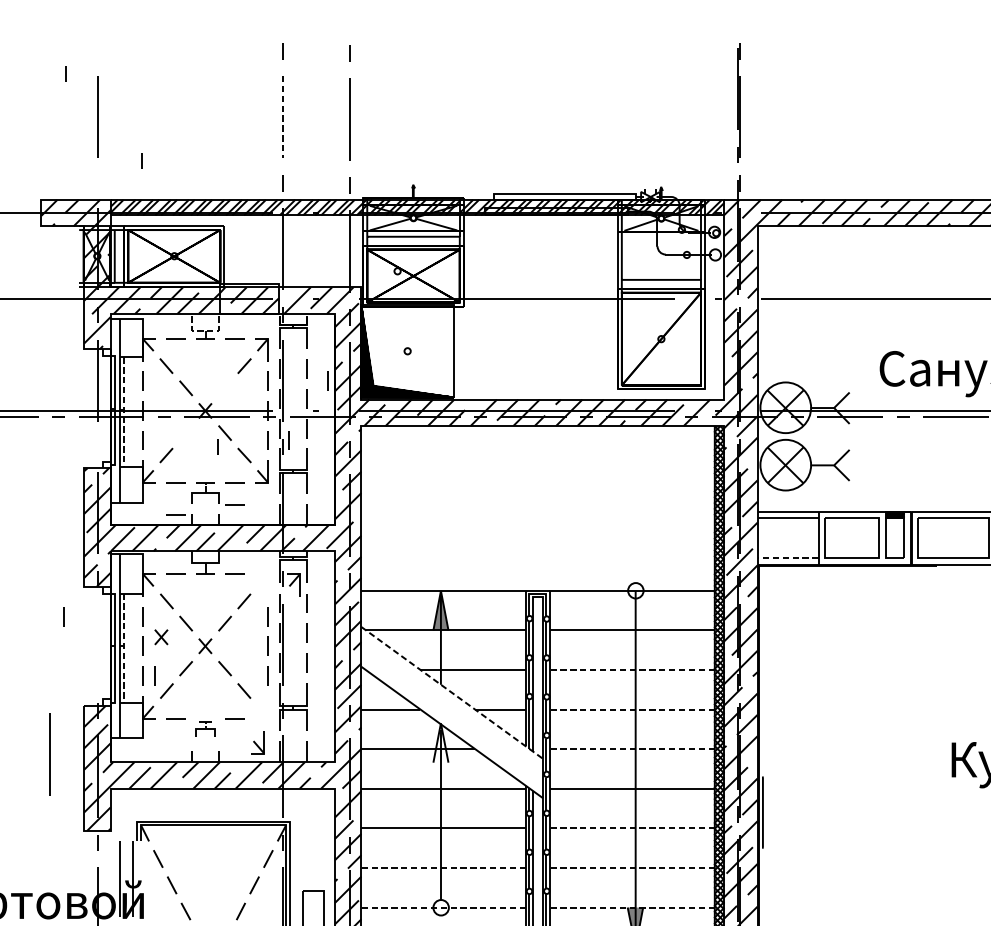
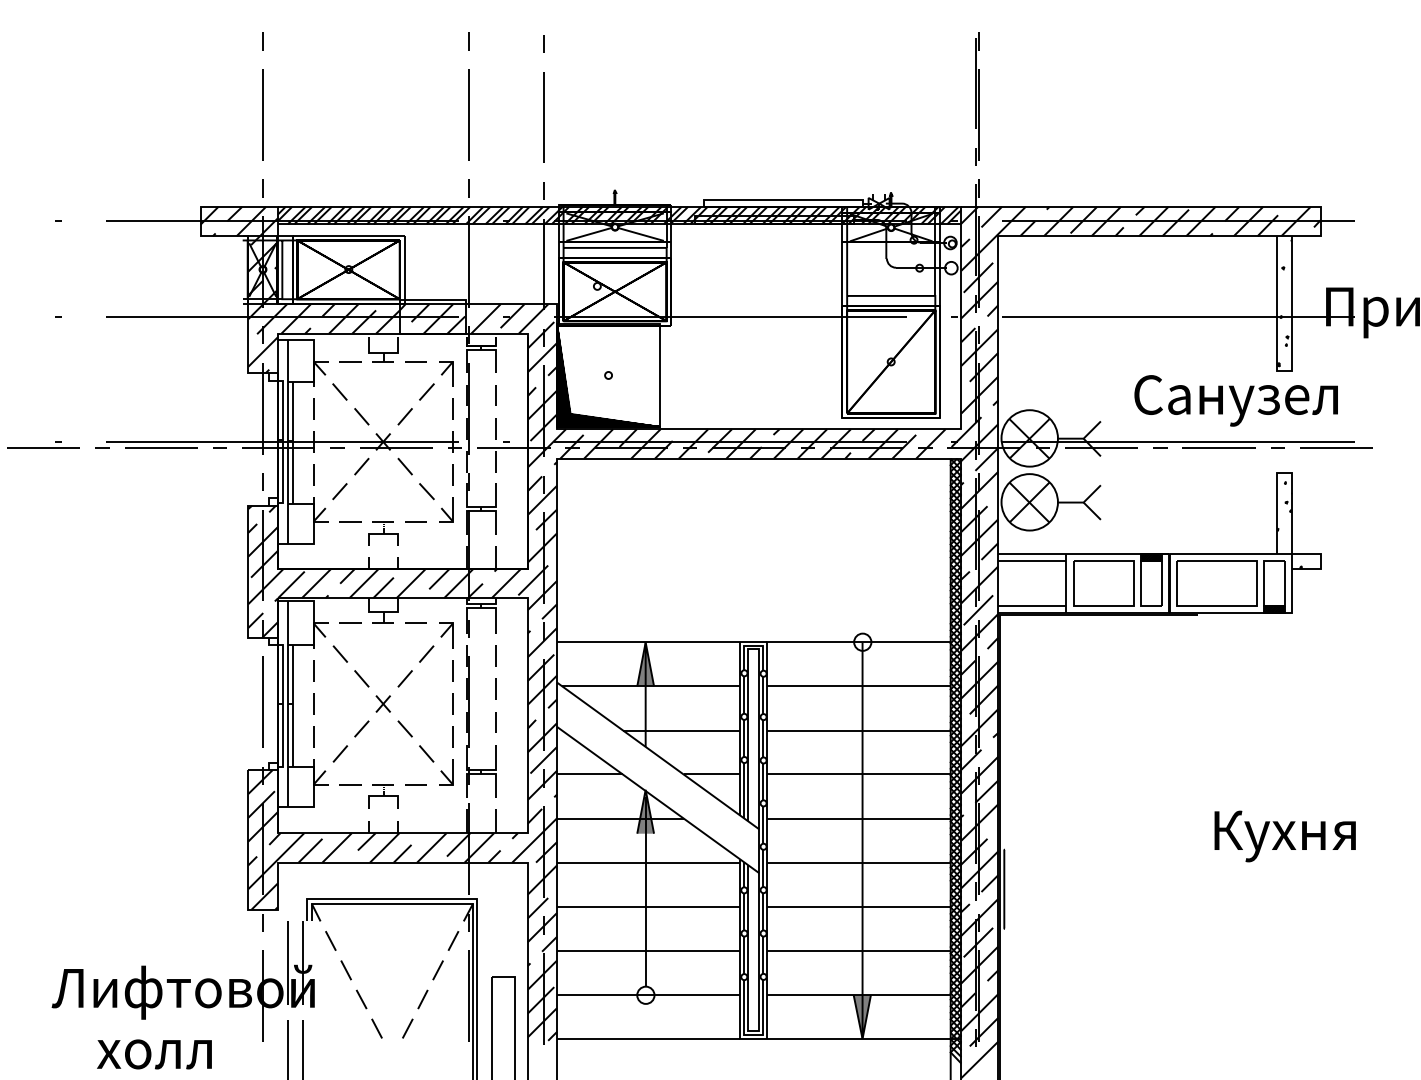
line: (65, 73) -> (262, 41), moved
line: (282, 116) -> (469, 114), dashed -> solid
line: (141, 160) -> (262, 188), moved
line: (205, 330) -> (383, 352), dashed -> solid
line: (327, 380) -> (519, 408), removed
line: (224, 388) -> (404, 416), added
line: (124, 412) -> (293, 443), dashed -> solid
line: (185, 433) -> (361, 466), added
line: (288, 440) -> (475, 474), removed
line: (217, 446) -> (262, 481), moved
line: (234, 504) -> (415, 546), removed
line: (175, 514) -> (350, 557), removed
line: (787, 557) -> (1031, 605), dashed -> solid
part: (294, 584) -> (446, 635), moved
line: (63, 616) -> (225, 670), removed
part: (160, 636) -> (333, 693), removed
line: (124, 648) -> (293, 706), dashed -> solid
line: (632, 670) -> (858, 730), dashed -> solid
line: (155, 675) -> (327, 736), removed
line: (452, 693) -> (658, 756), dashed -> solid
line: (632, 709) -> (858, 774), dashed -> solid
part: (205, 729) -> (383, 796), size x1.43
part: (258, 742) -> (446, 772), moved
fill: (440, 742) -> (645, 811), added
line: (632, 749) -> (858, 818), dashed -> solid
line: (49, 753) -> (262, 701), moved
line: (632, 828) -> (858, 906), dashed -> solid
line: (443, 867) -> (648, 950), dashed -> solid
line: (632, 867) -> (858, 950), dashed -> solid
line: (443, 907) -> (648, 995), dashed -> solid
line: (632, 907) -> (858, 995), dashed -> solid

